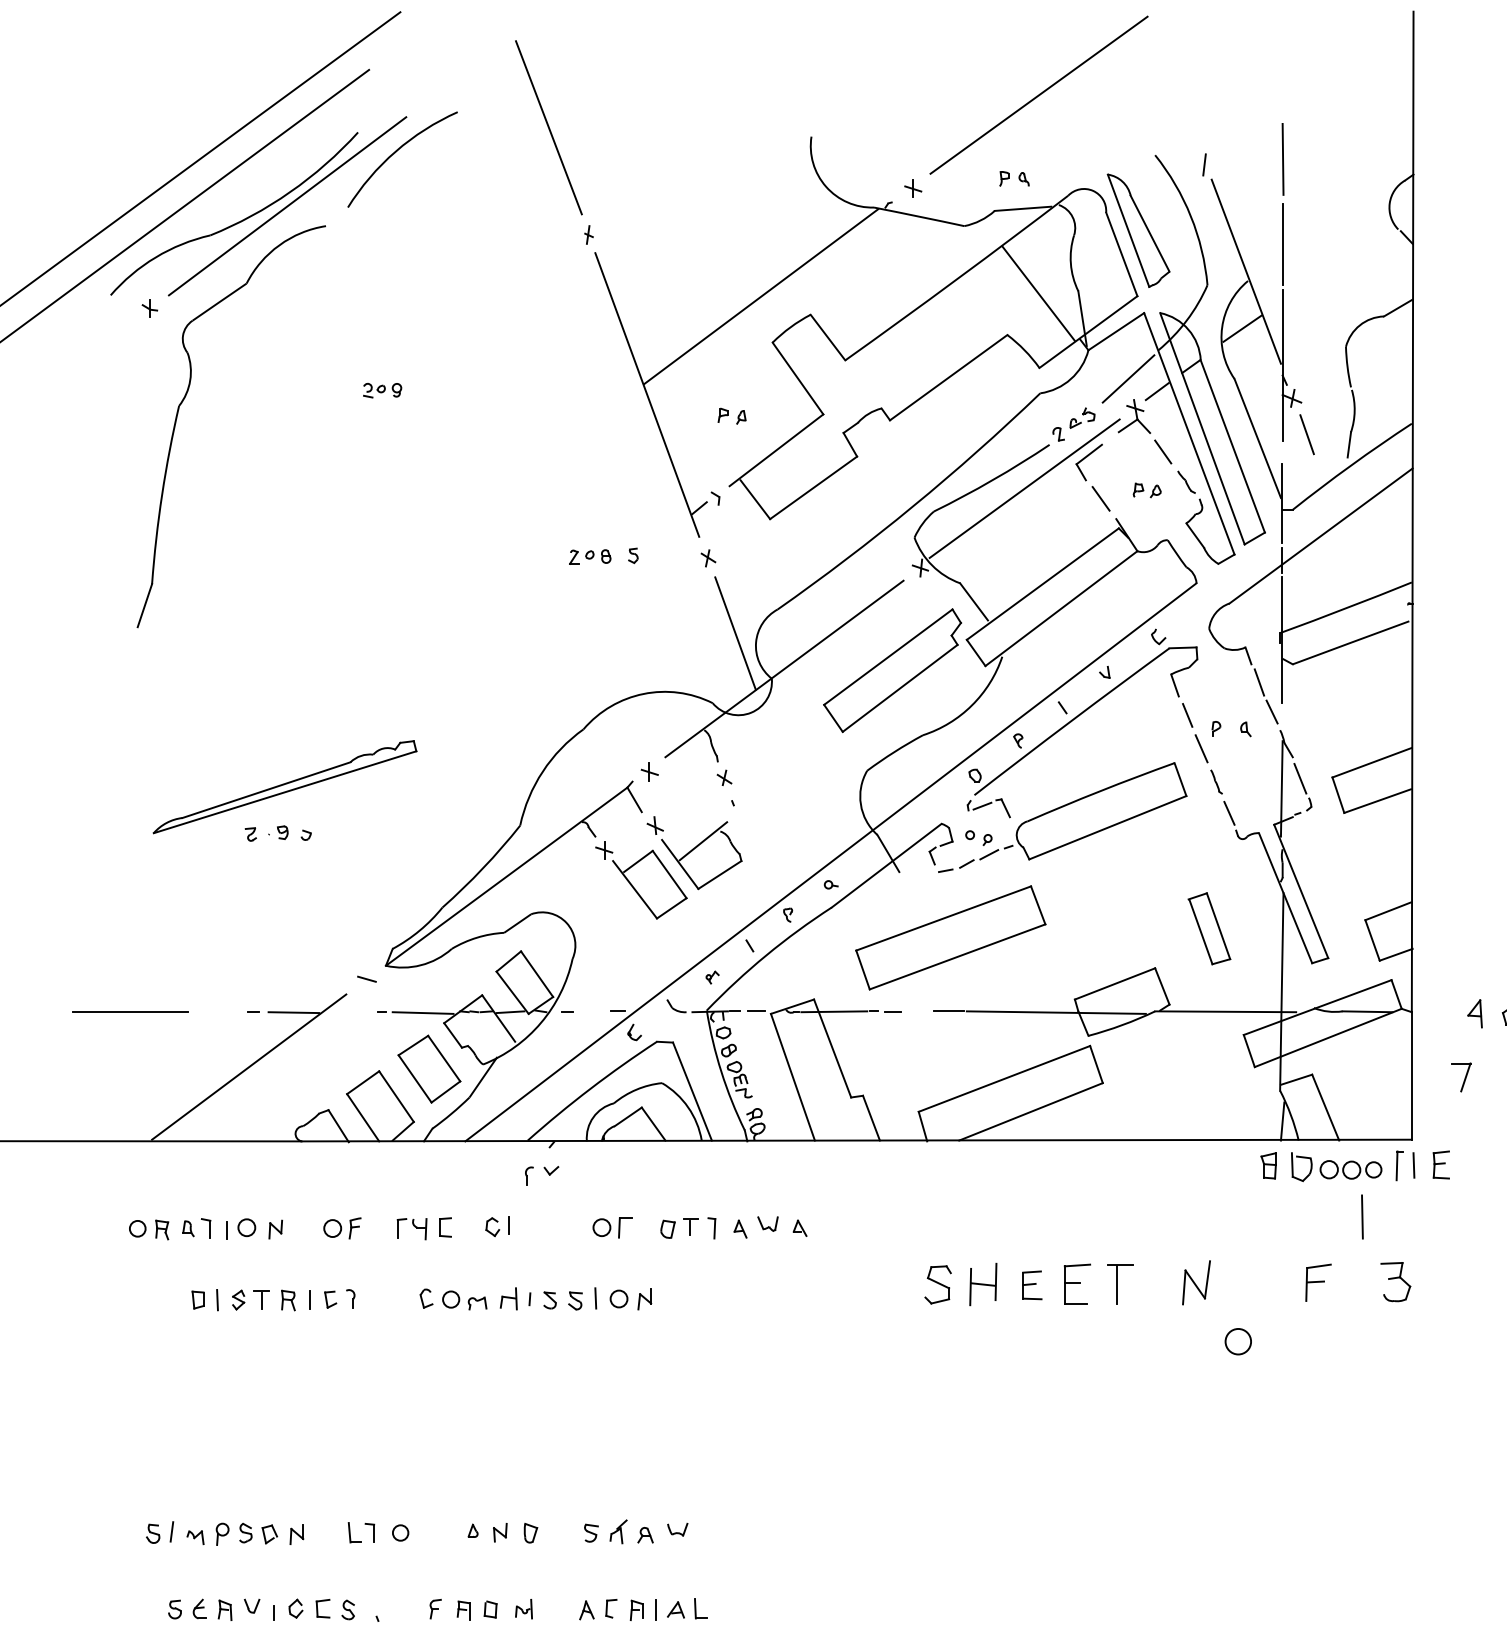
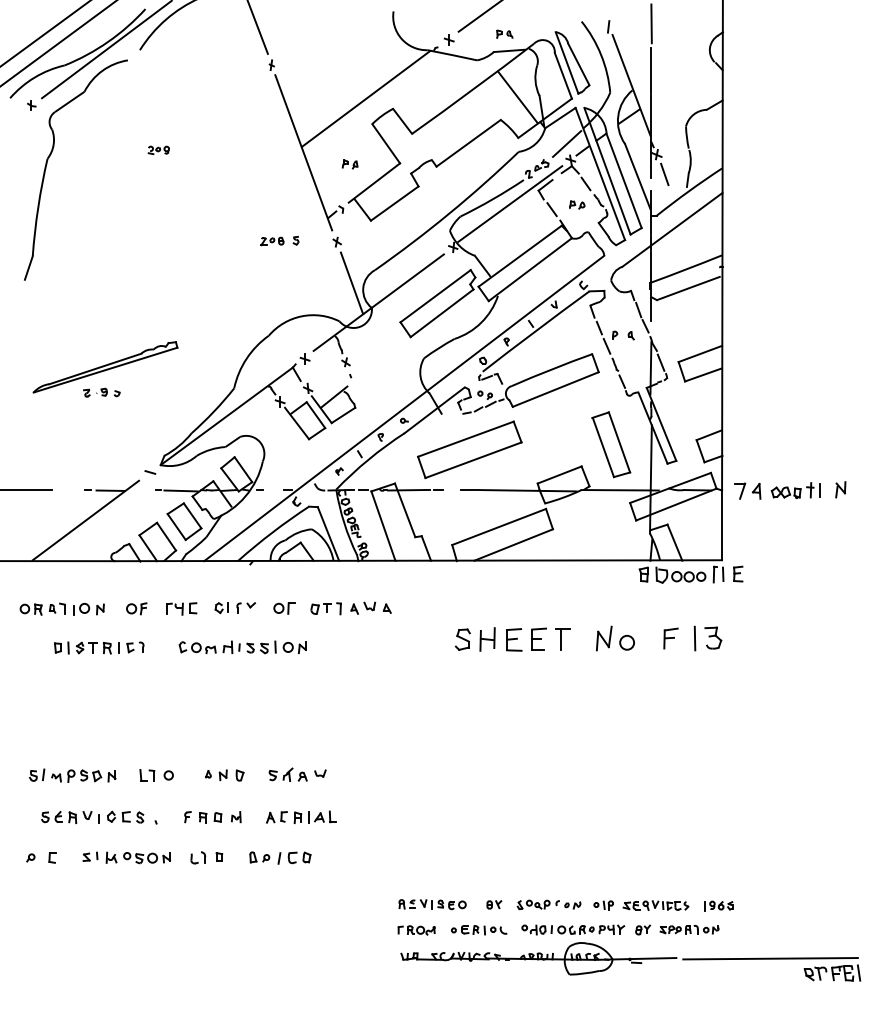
part: (1209, 928) -> (611, 444), size x1.67
part: (1461, 1076) -> (740, 490), moved
part: (542, 1174) -> (246, 607), moved
line: (1361, 1216) -> (694, 638), moved
part: (1032, 1284) -> (514, 639), size x1.43
circle: (1237, 1341) -> (626, 642), moved

